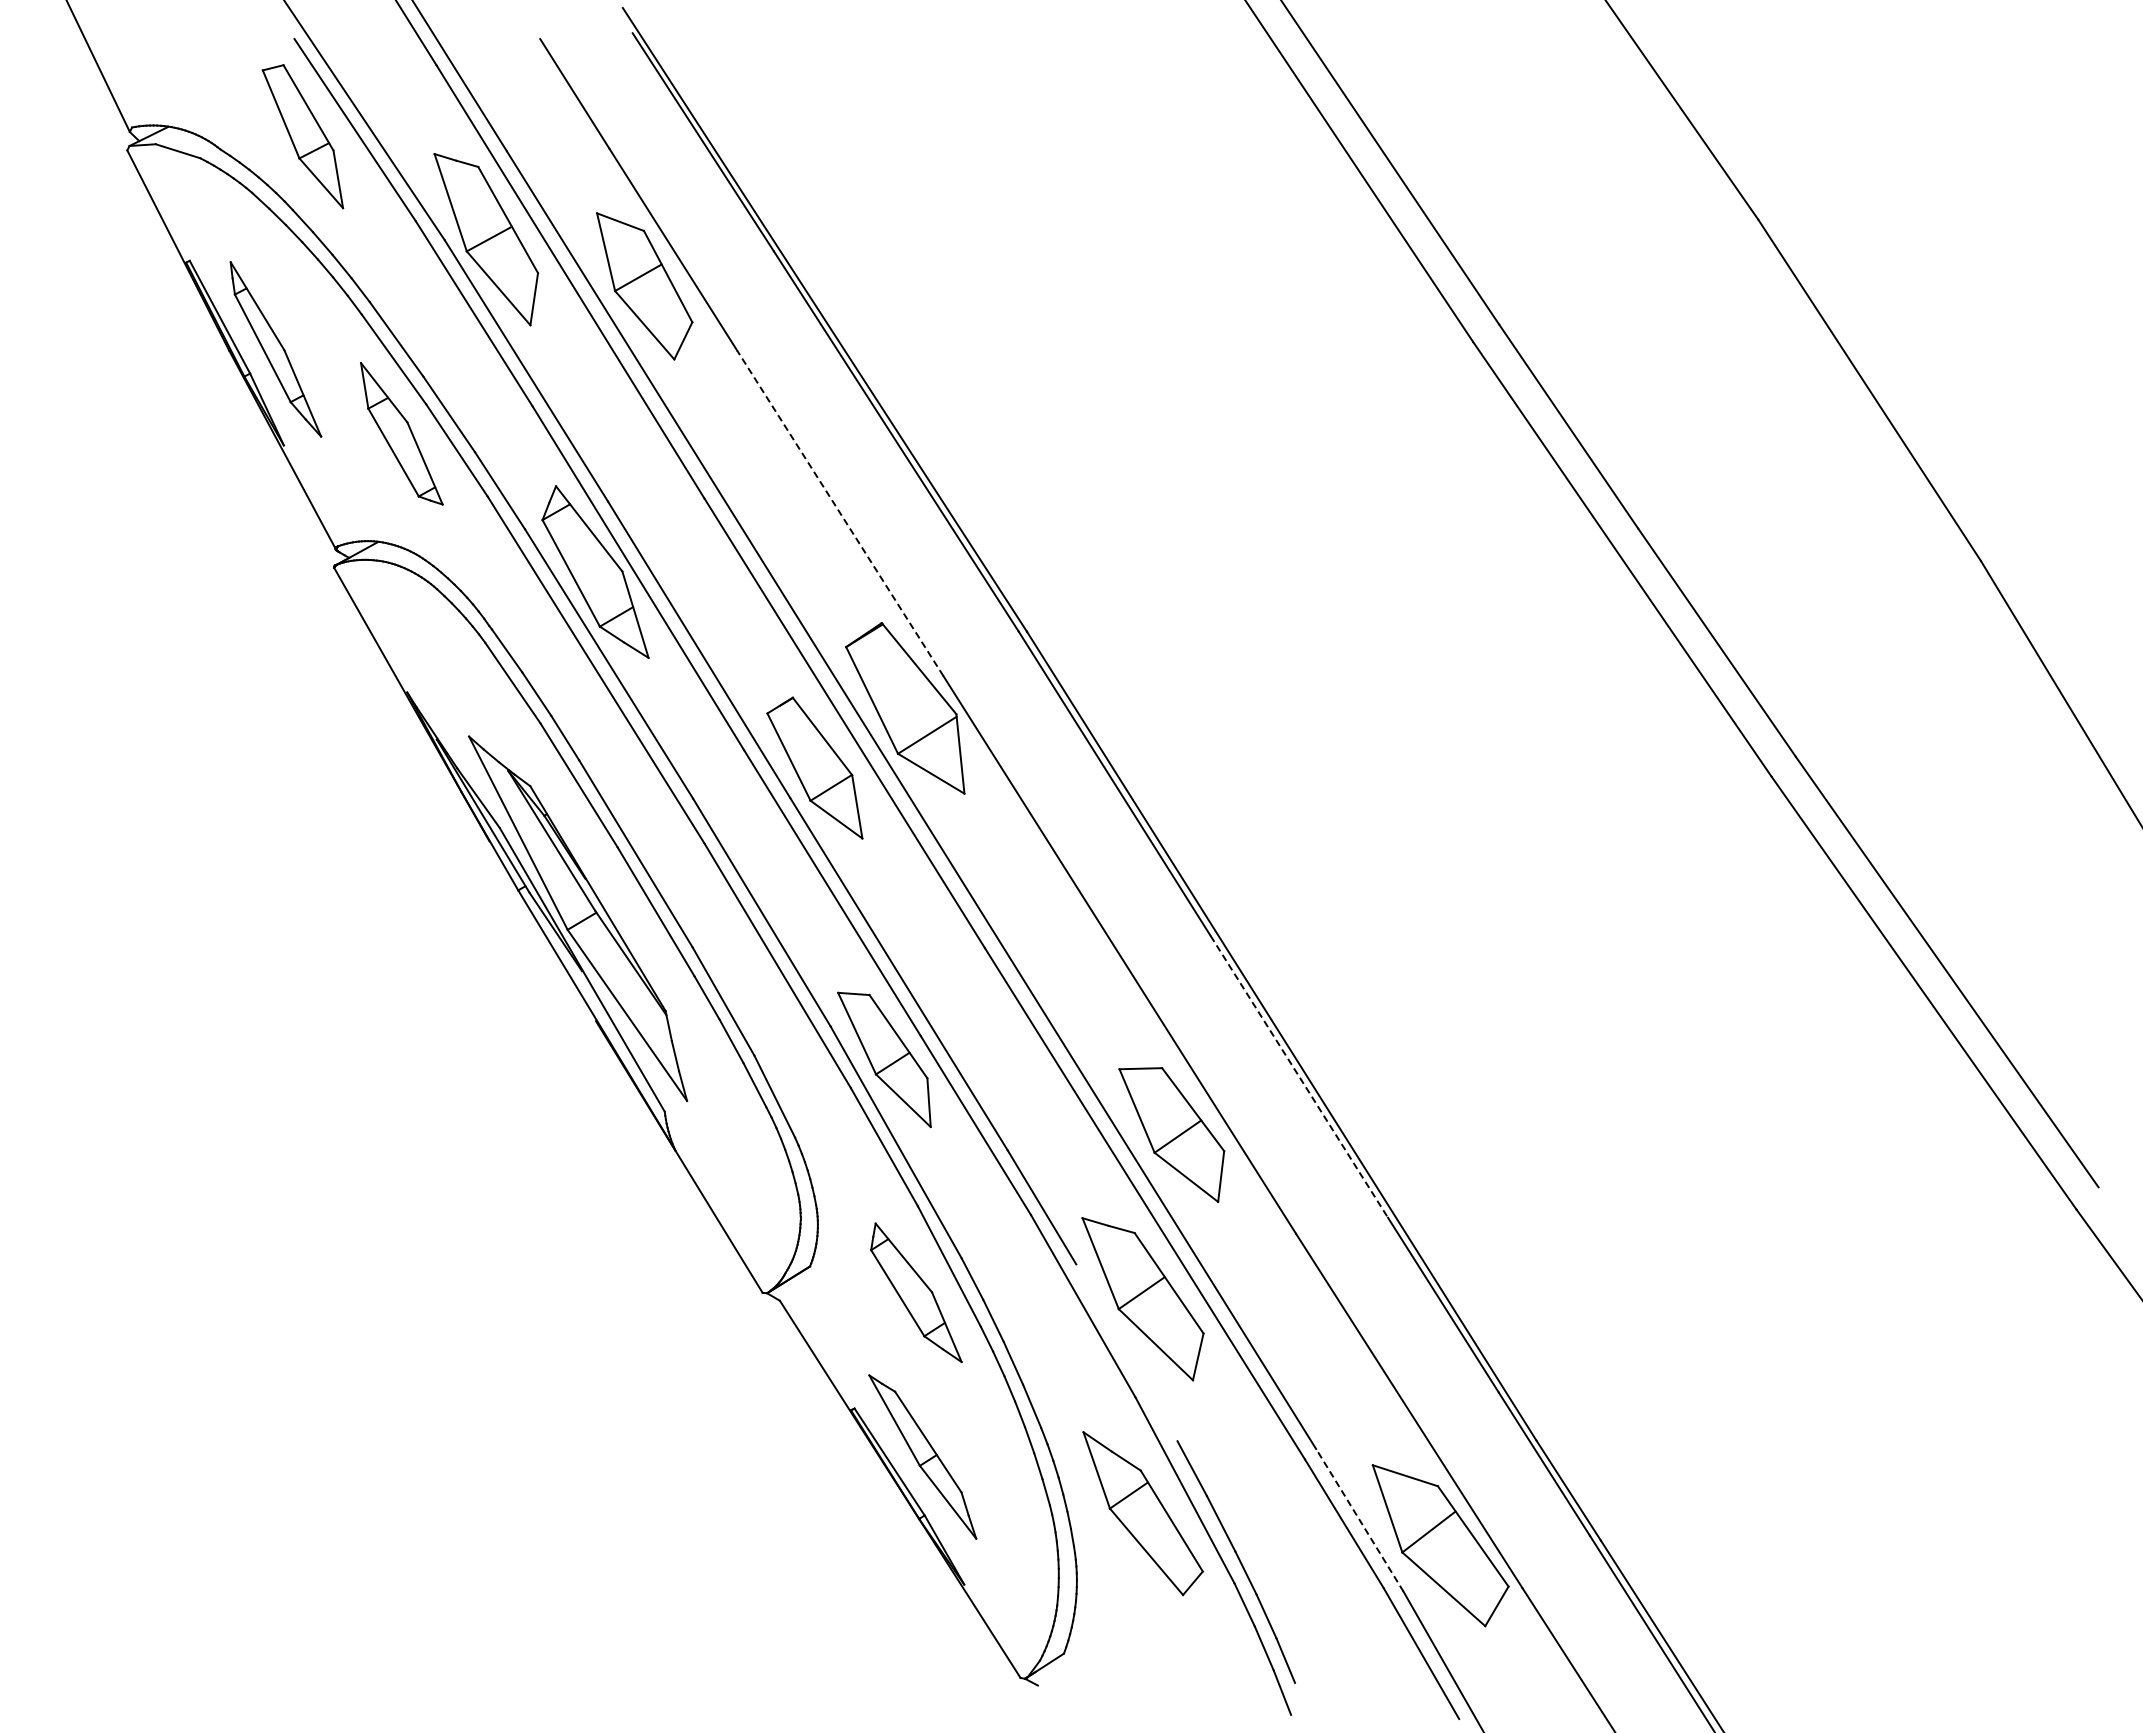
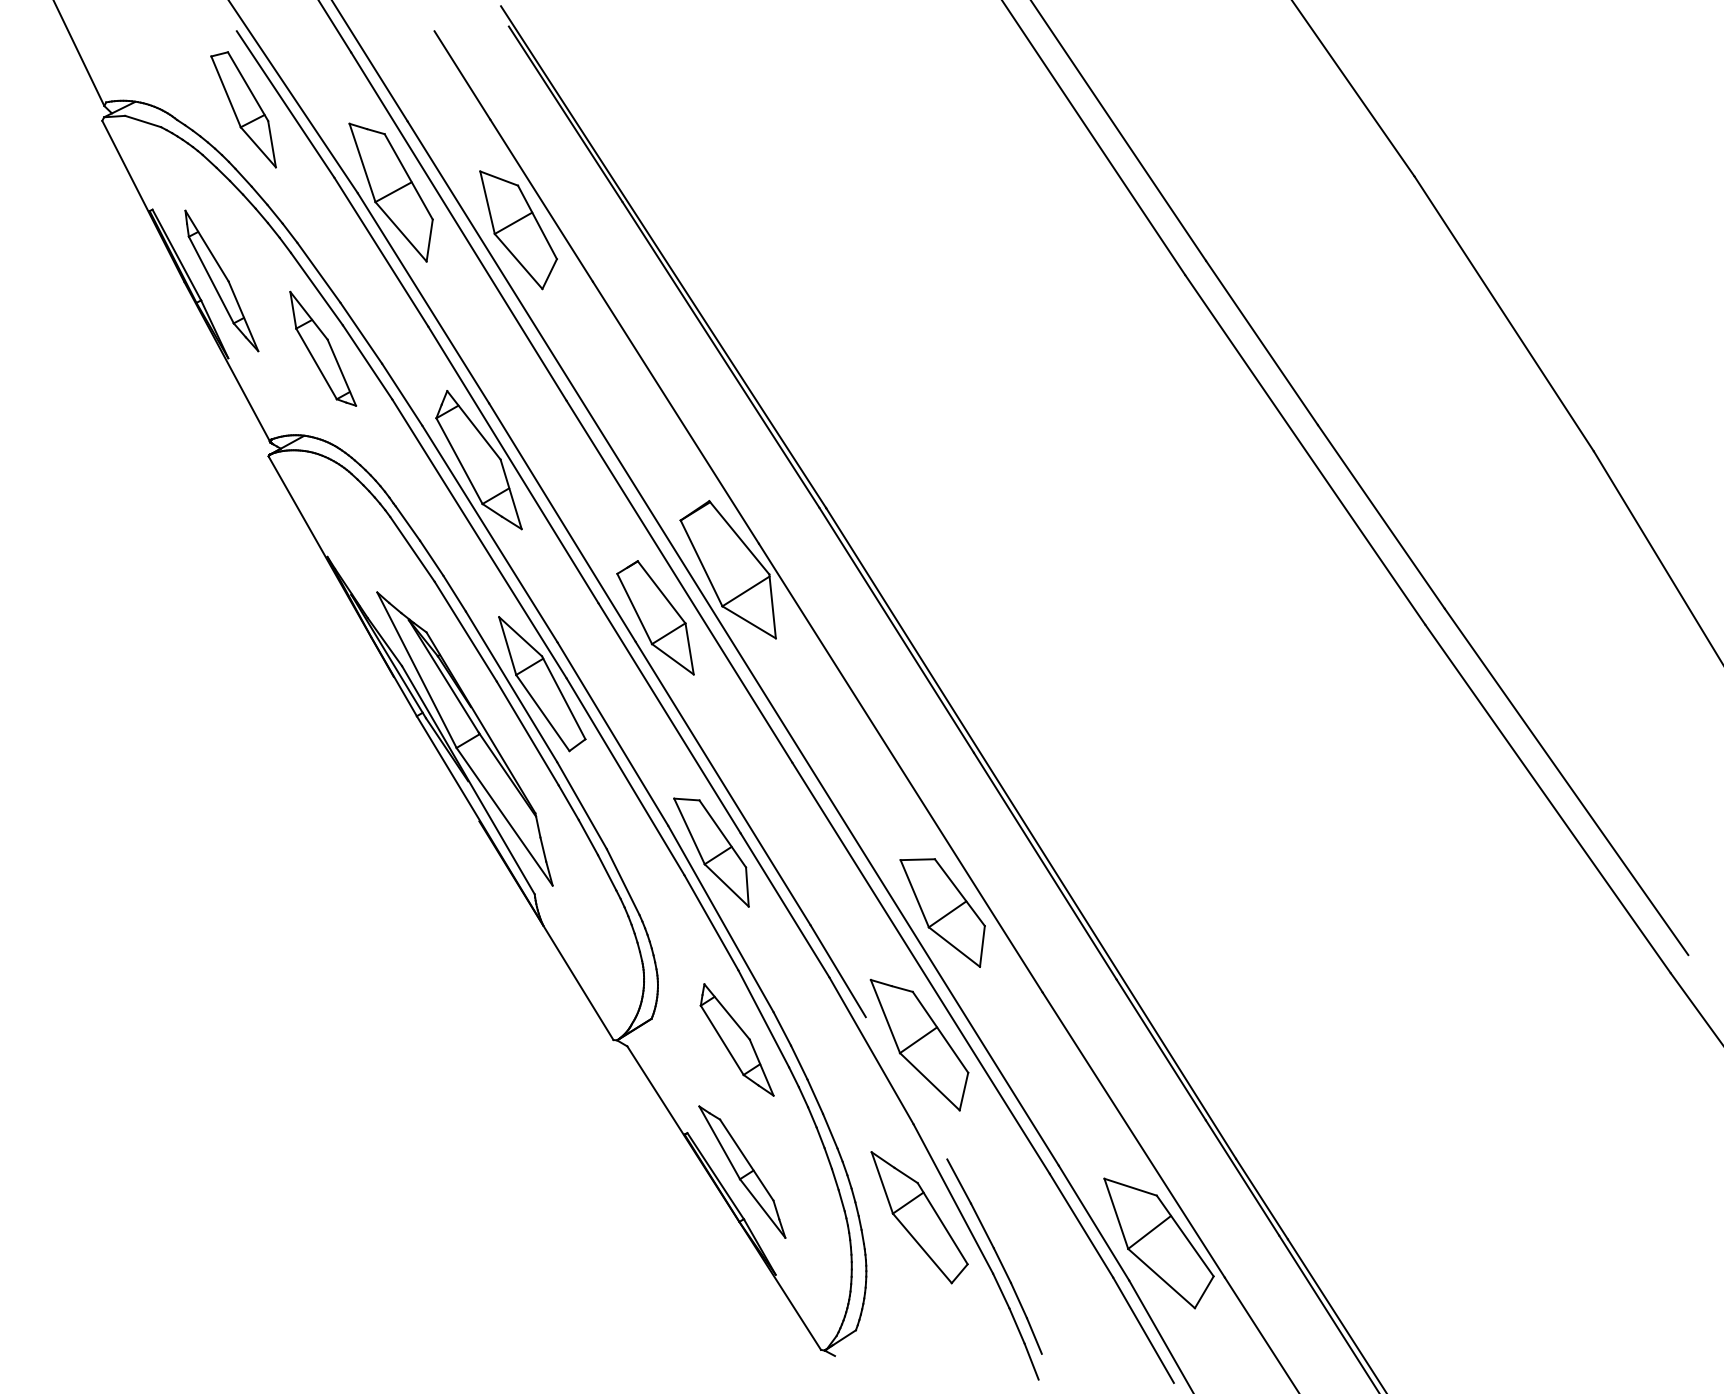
line: (840, 513) -> (676, 412), dashed -> solid
part: (673, 850) -> (541, 684), added
line: (1299, 1077) -> (1045, 866), dashed -> solid
line: (1359, 1520) -> (1093, 1223), dashed -> solid

